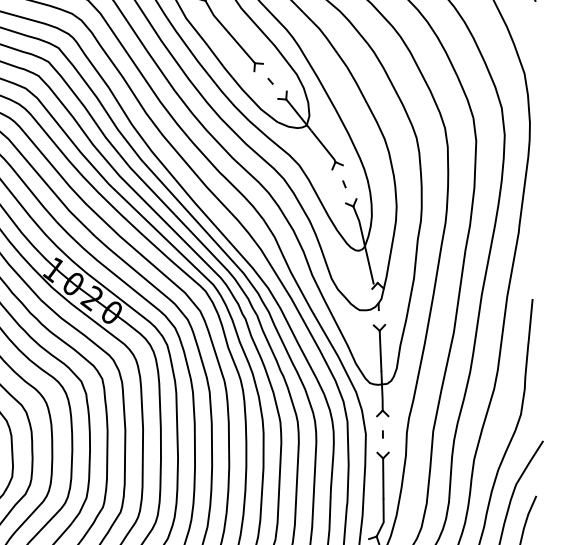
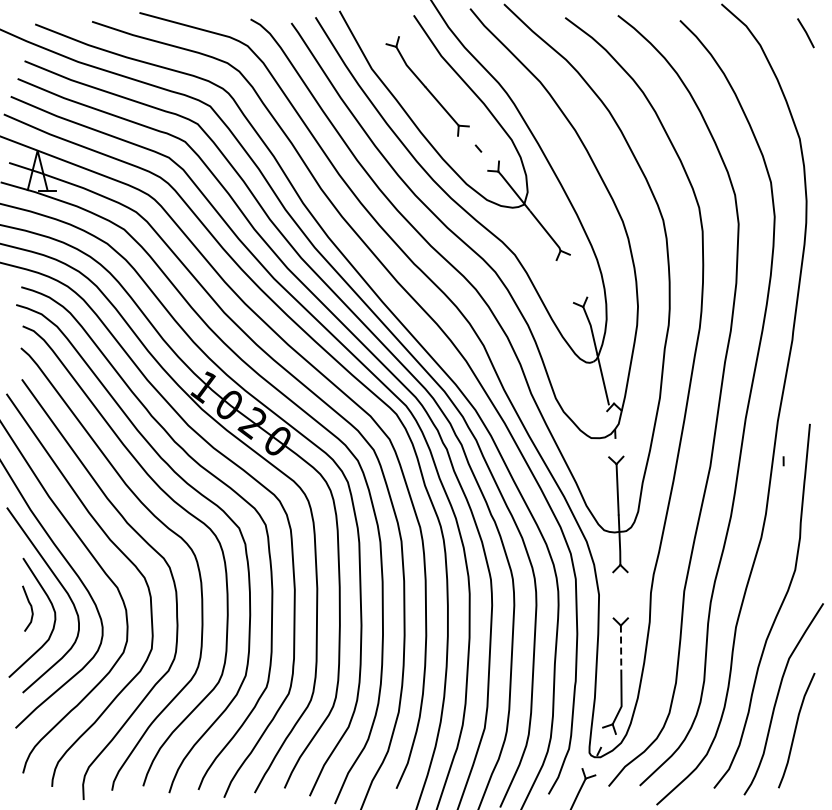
line: (344, 184) -> (571, 278), removed
line: (382, 434) -> (783, 461), moved
line: (383, 478) -> (621, 651), solid -> dashed

